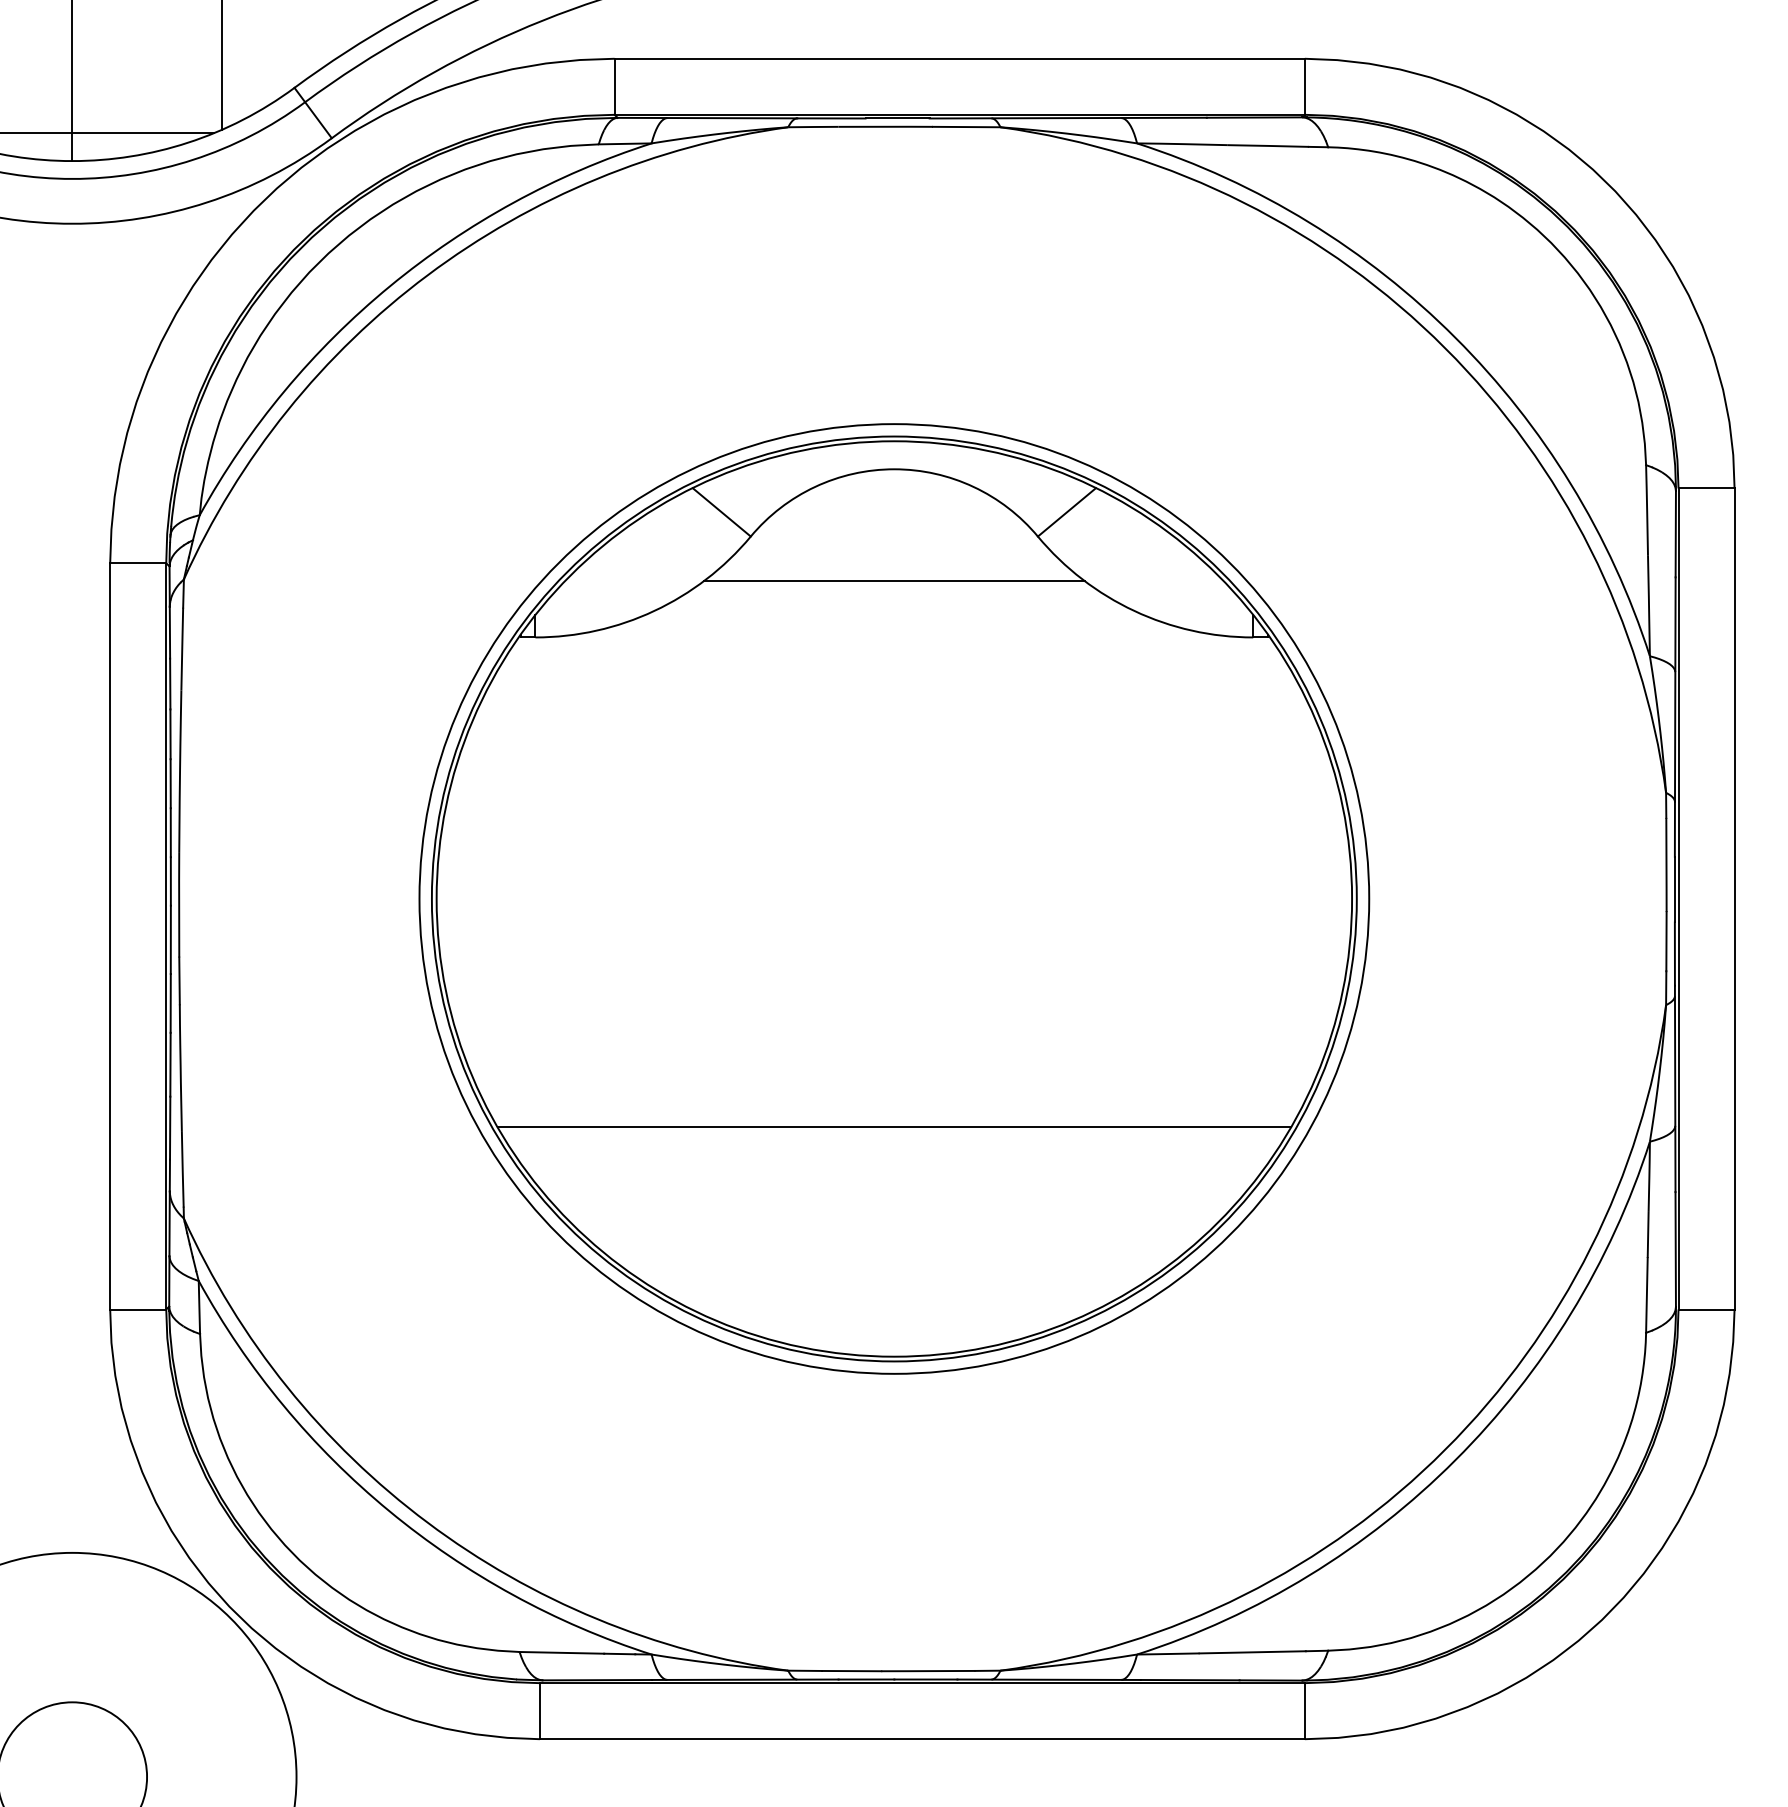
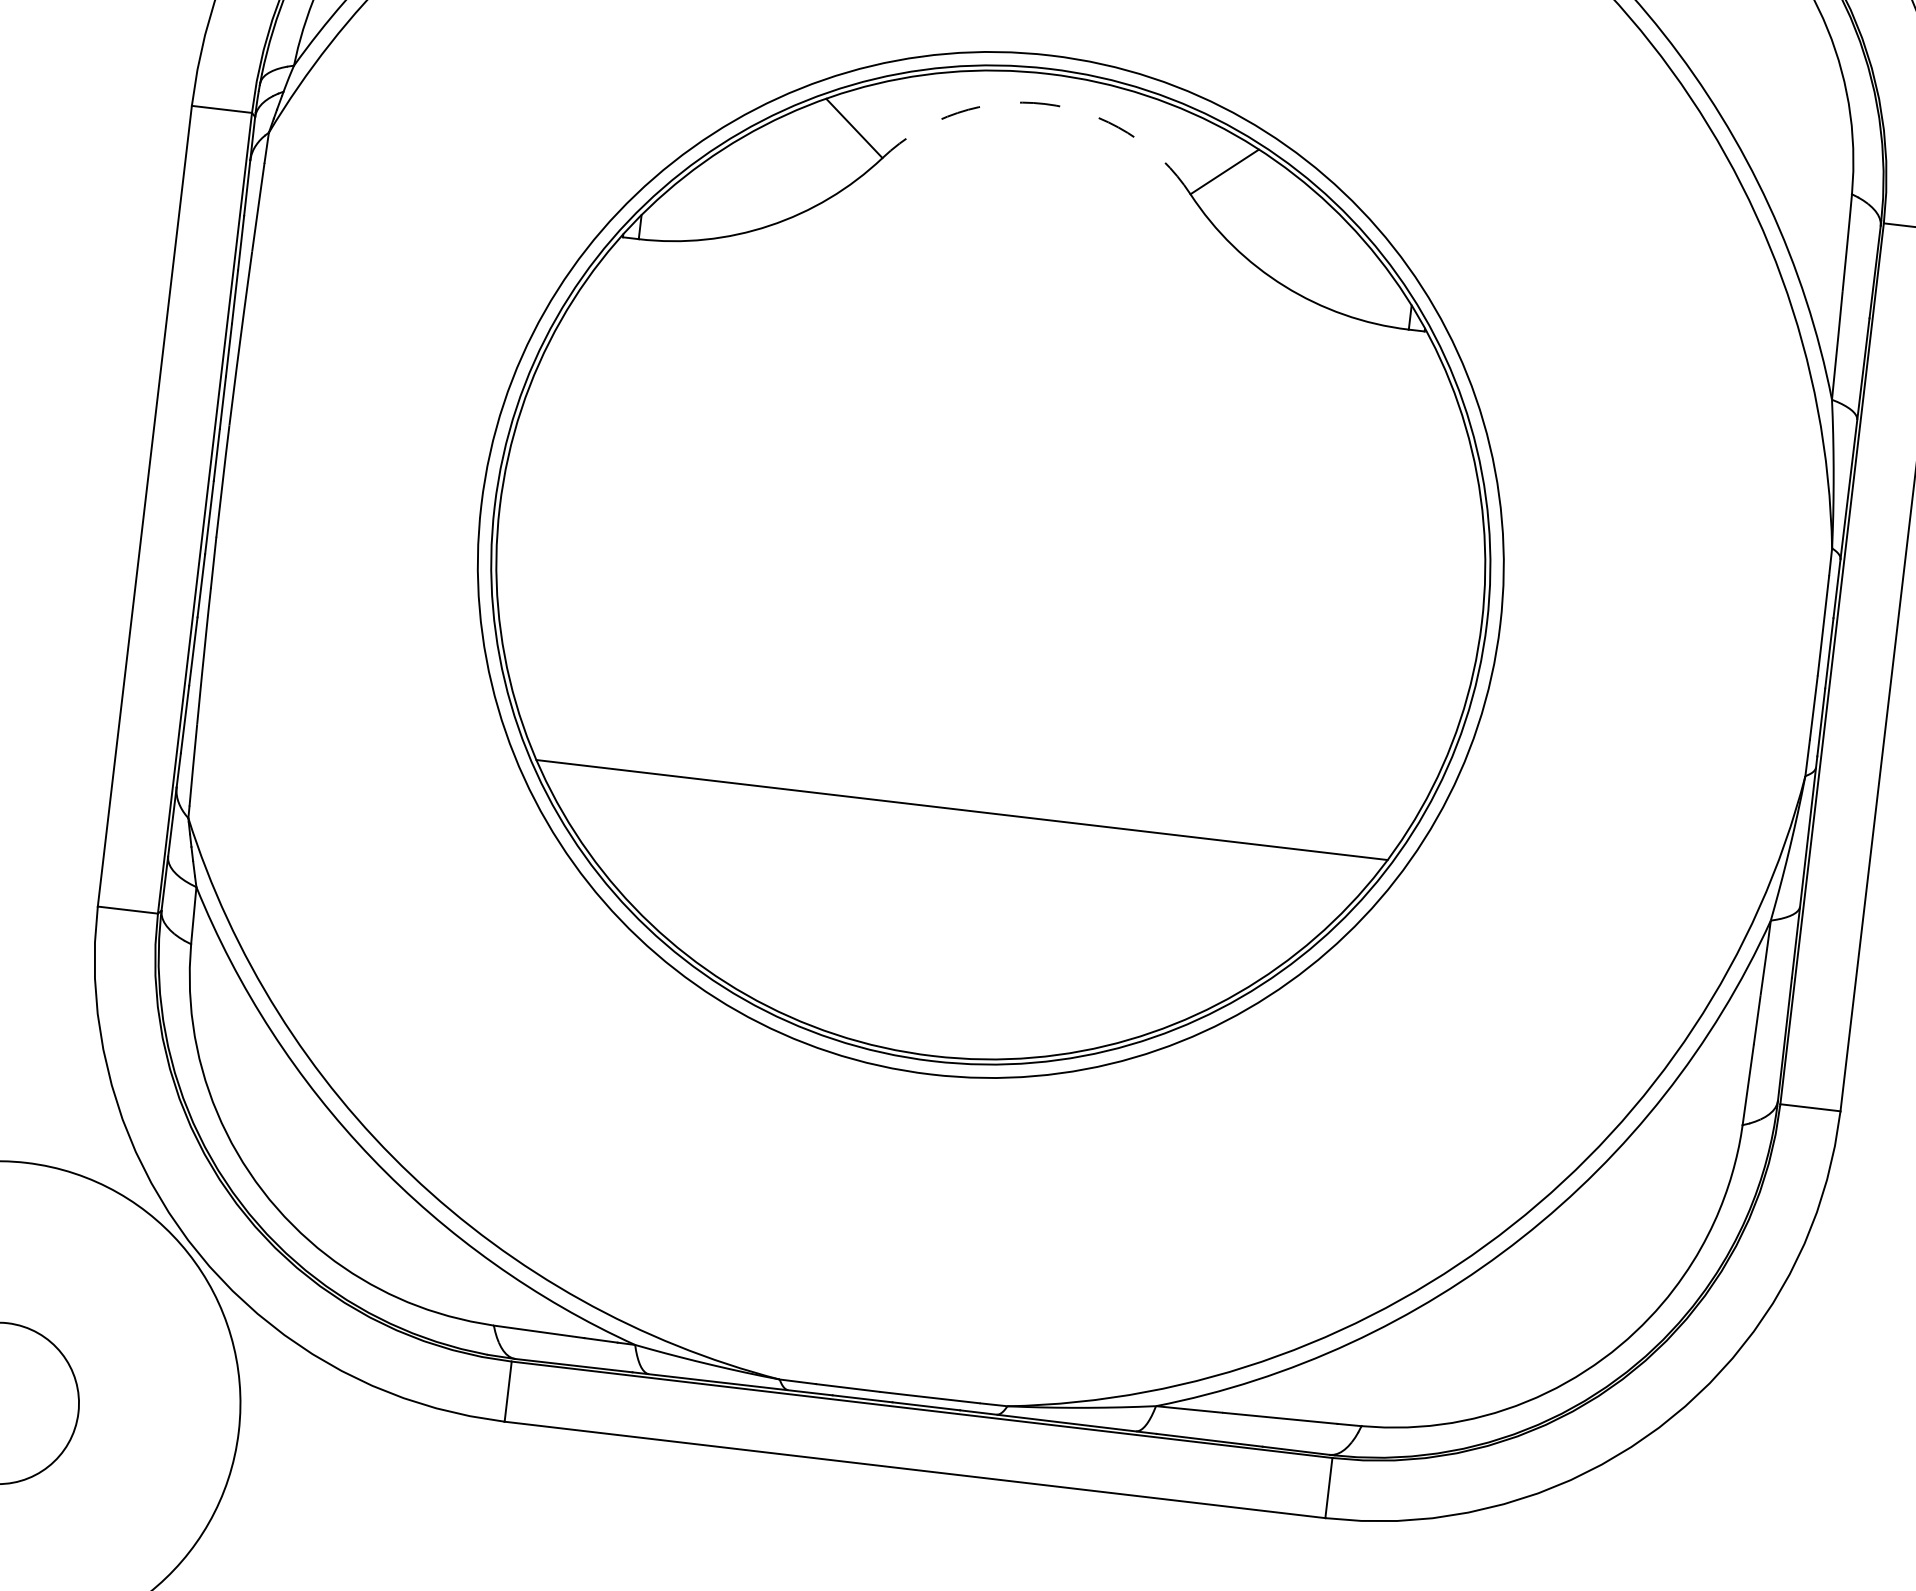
arc: (894, 469) -> (1045, 104), solid -> dashed
line: (894, 581) -> (1030, 224), removed

